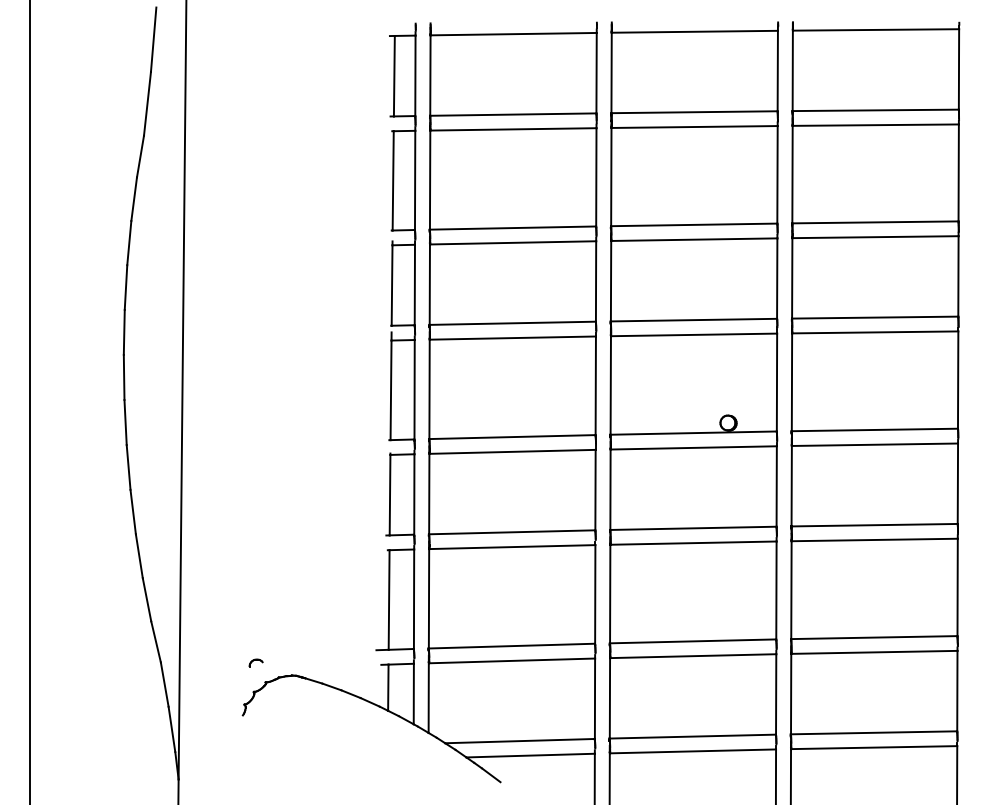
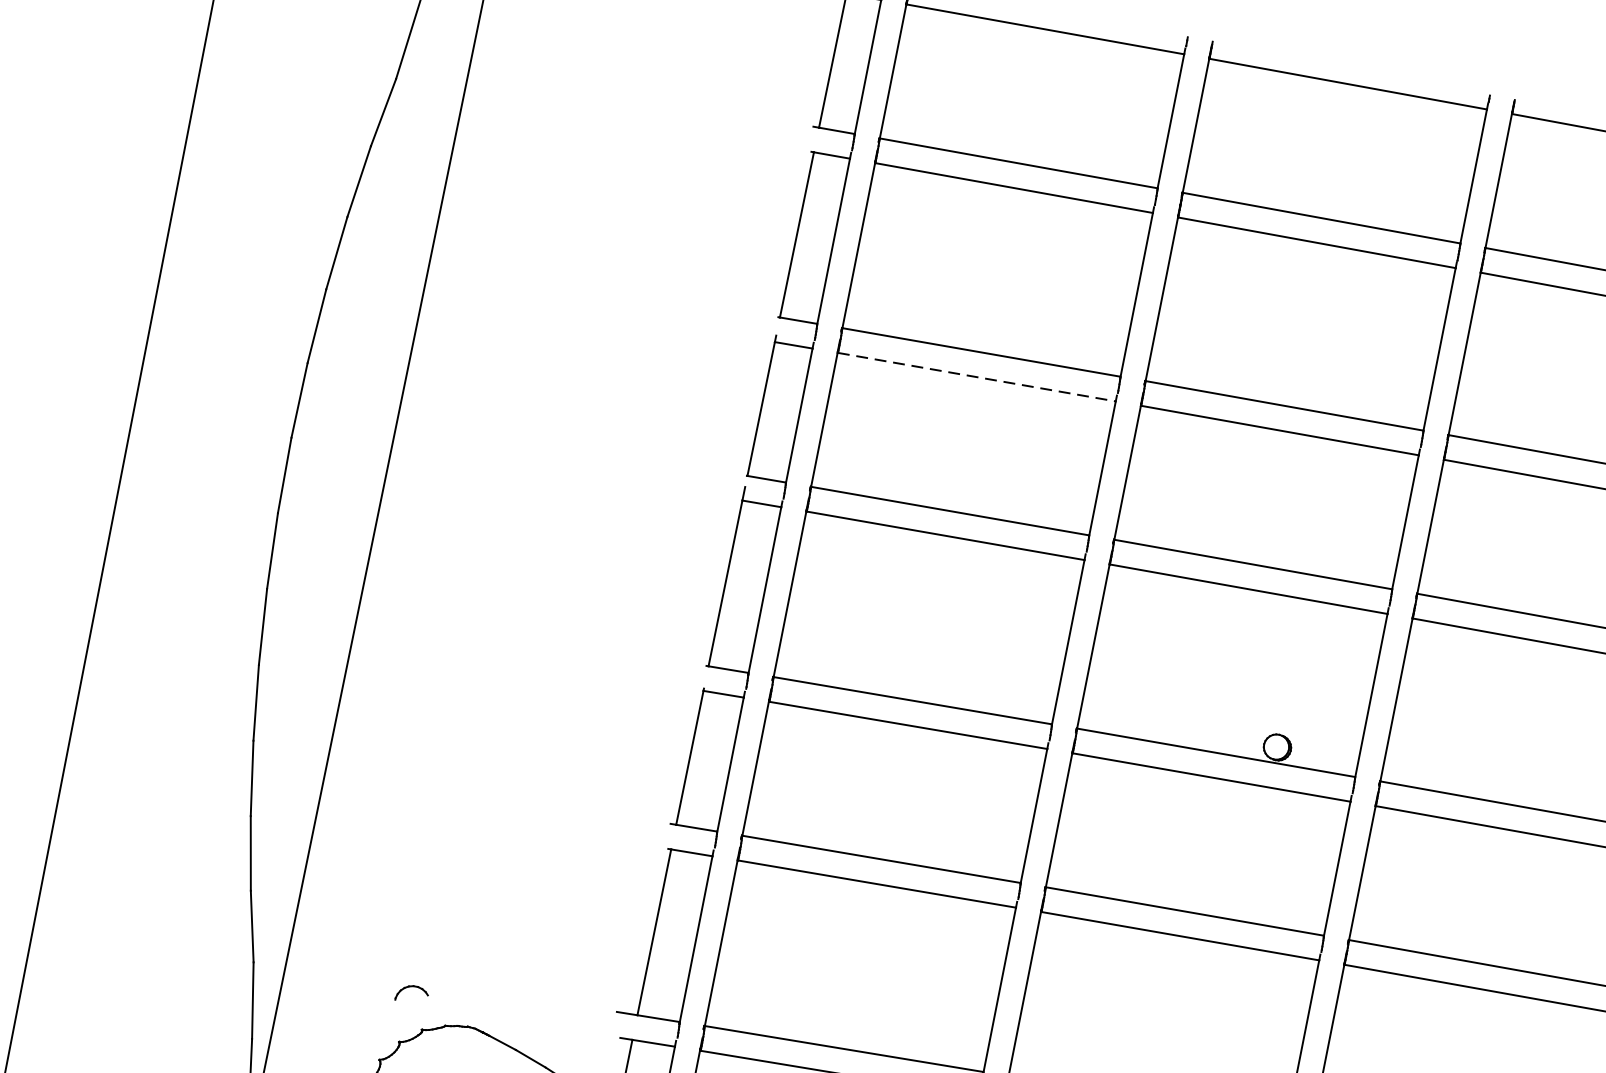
line: (513, 242) -> (977, 376), solid -> dashed
part: (255, 662) -> (411, 993), size x1.4

